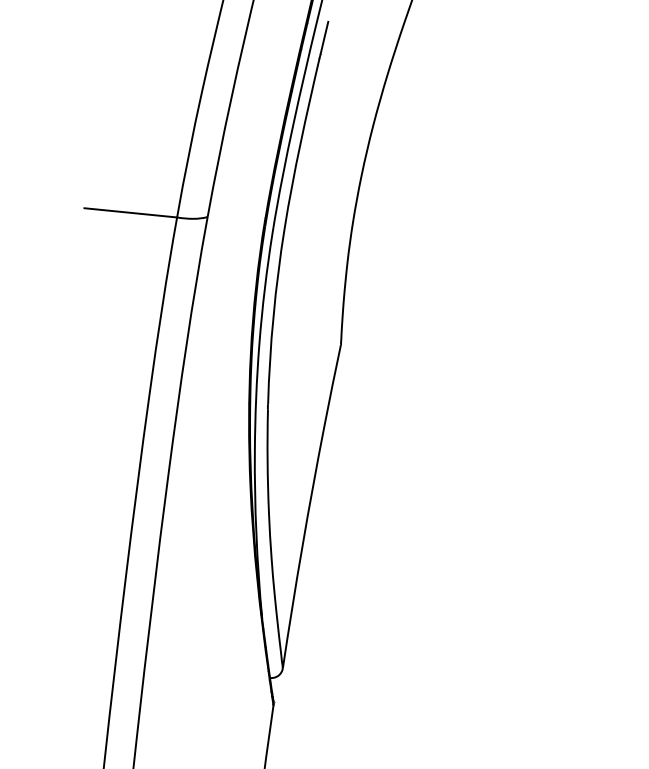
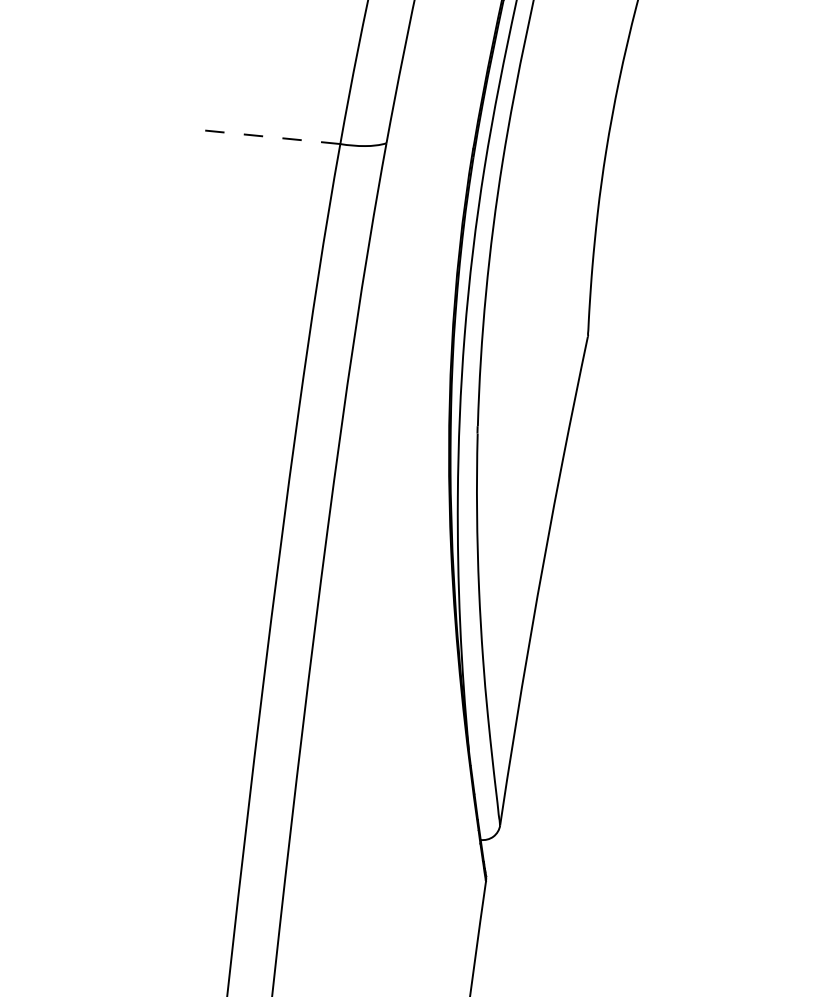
line: (130, 212) -> (269, 136), solid -> dashed

